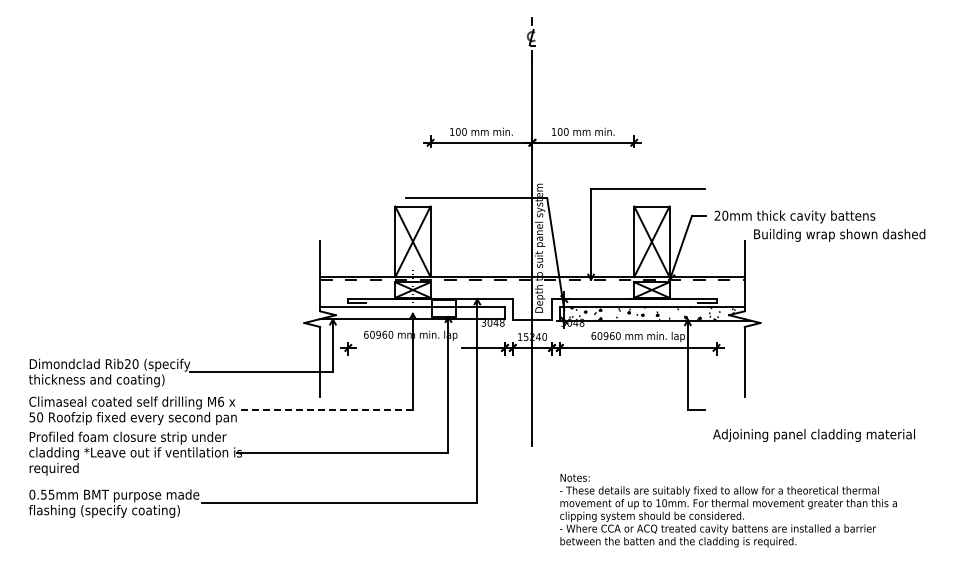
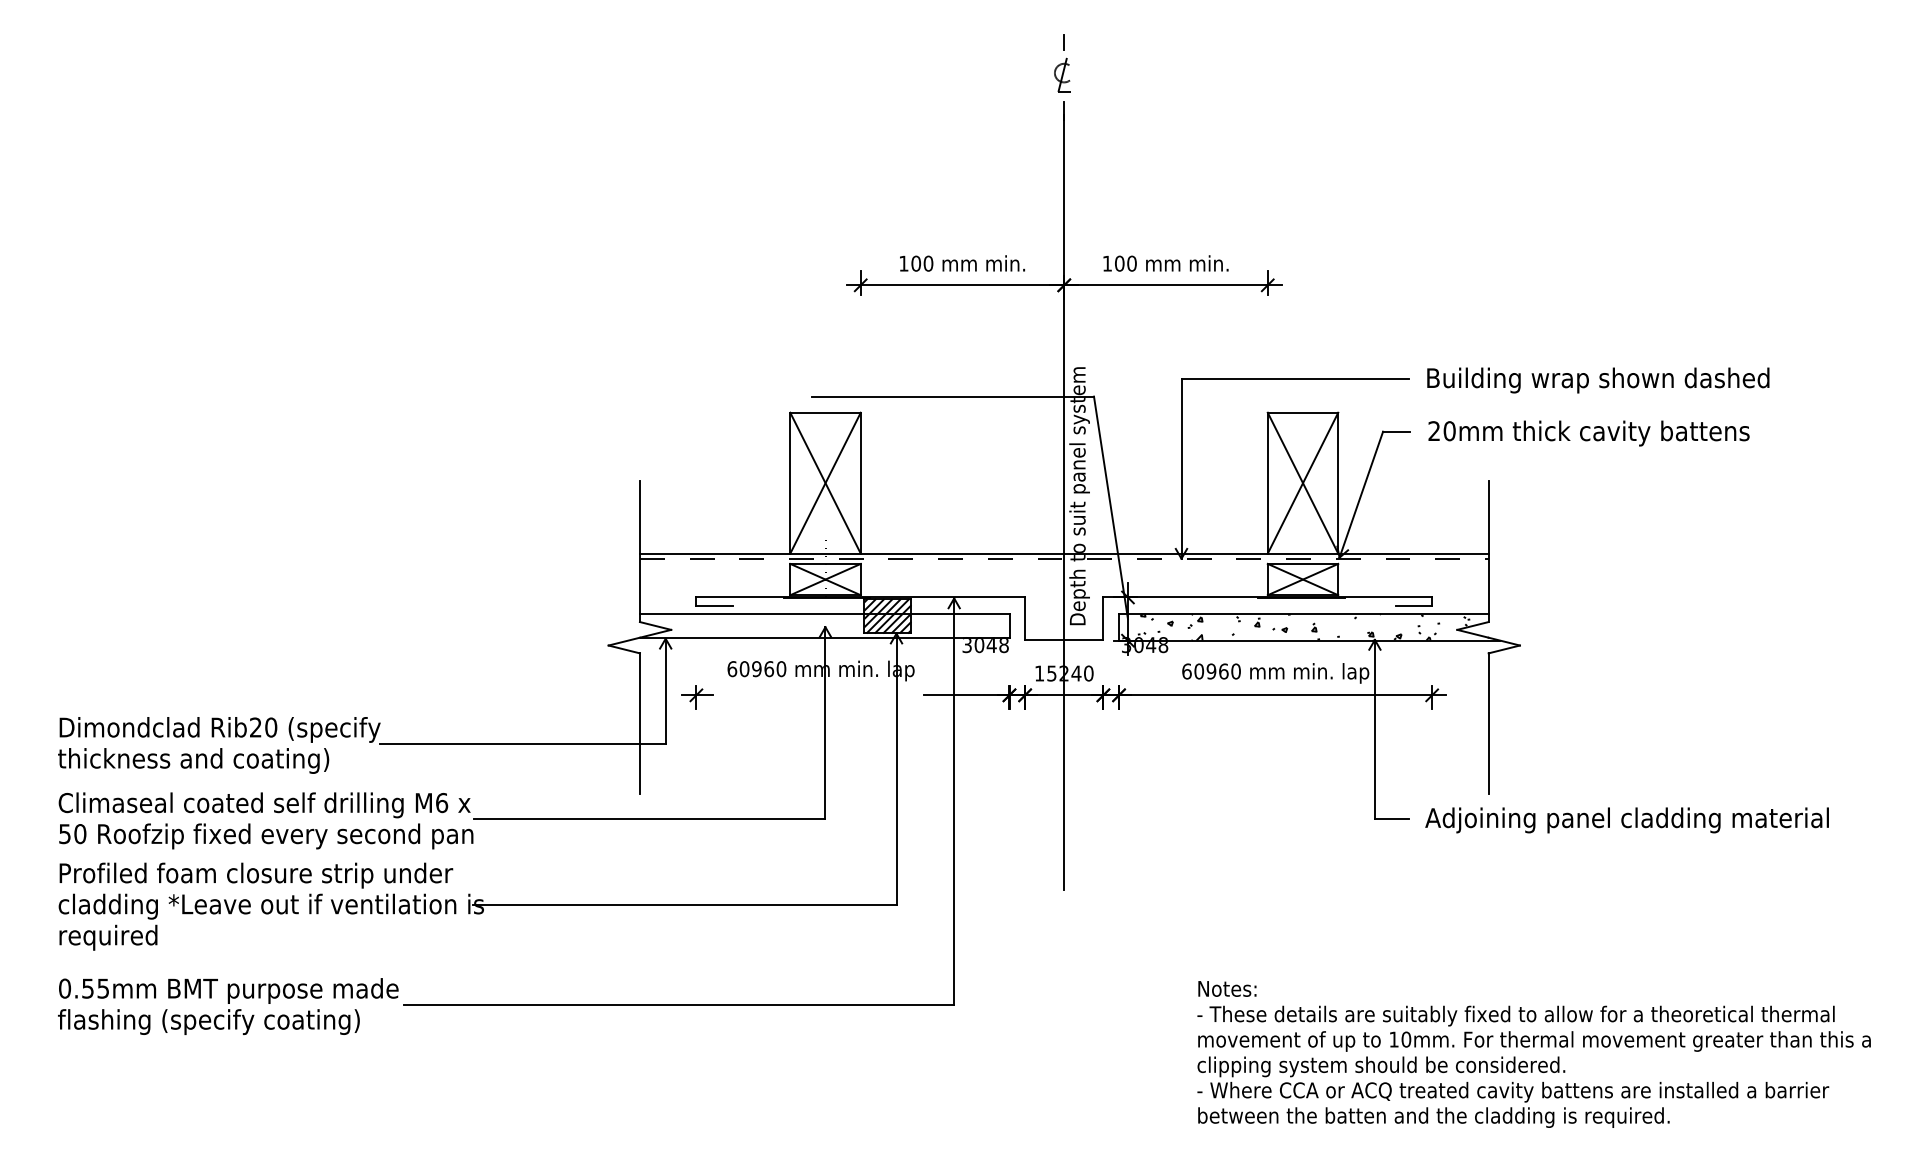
text: (839, 235) -> (1598, 380), moved
hatch: (443, 308) -> (886, 616), added
line: (324, 409) -> (648, 818), dashed -> solid
text: (813, 435) -> (1626, 820), moved
text: (728, 510) -> (1534, 1054), moved

